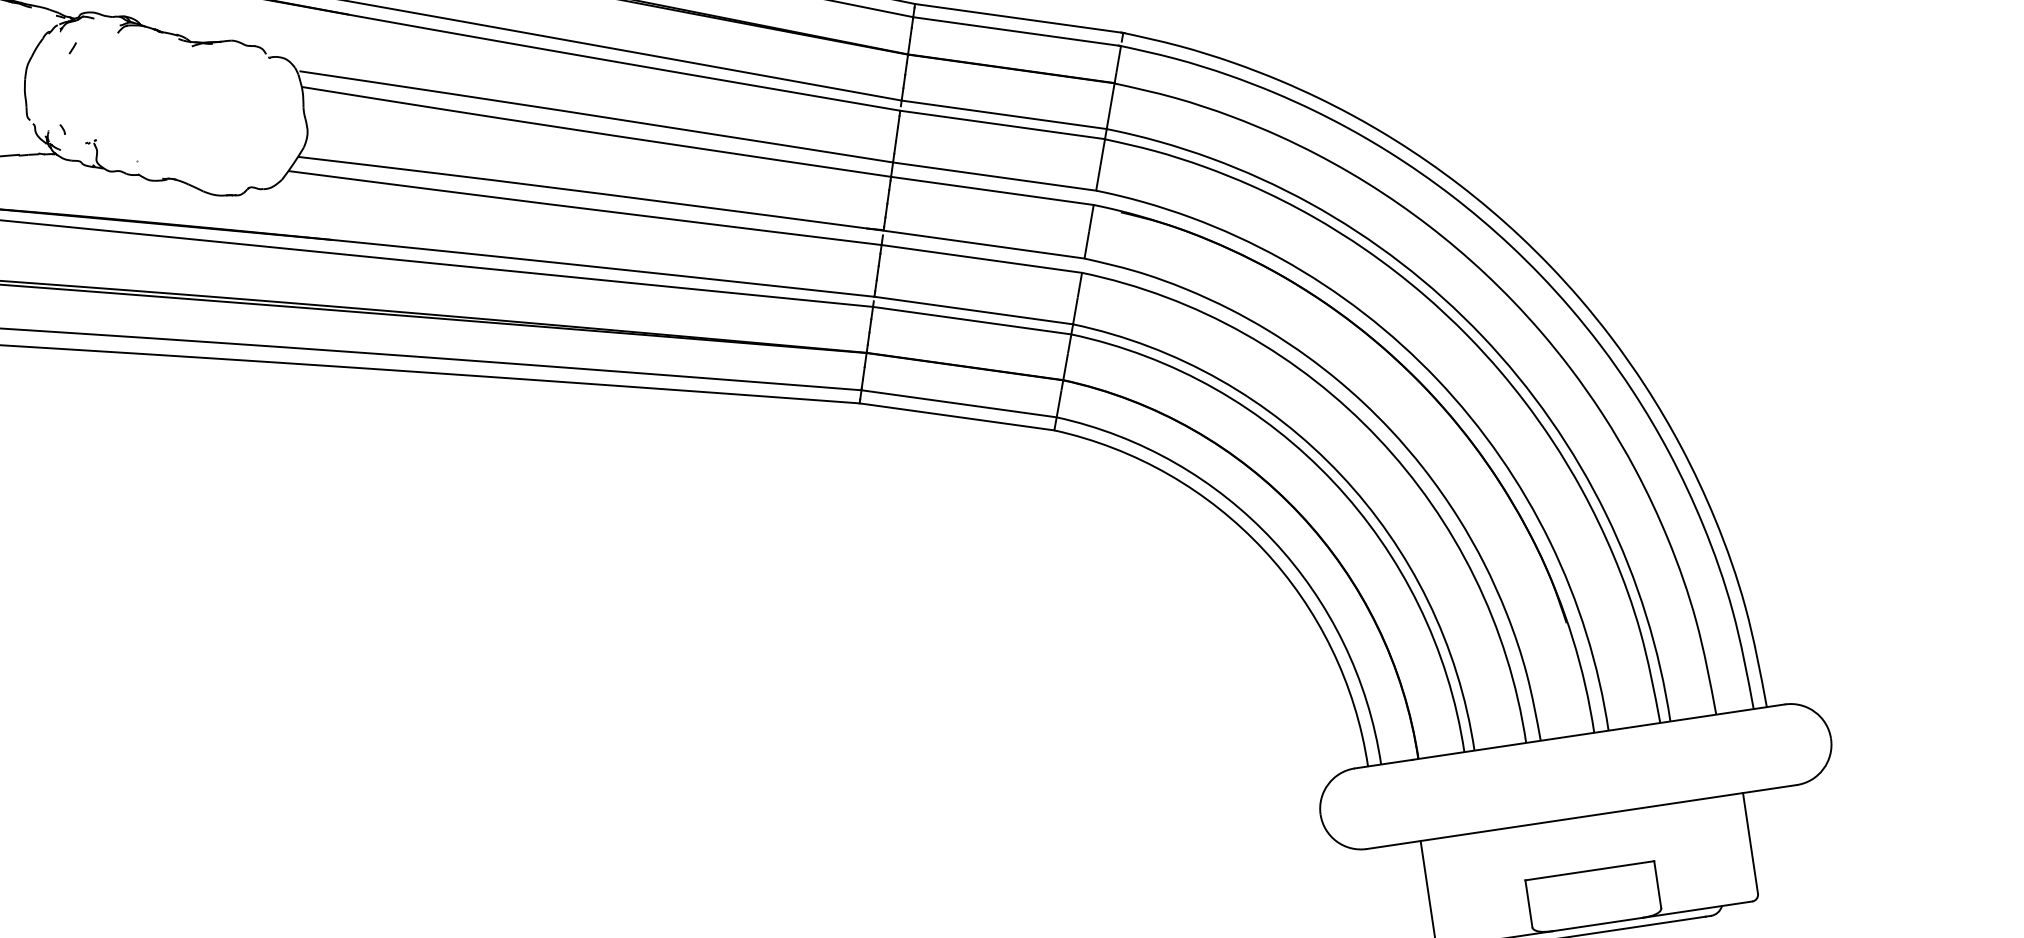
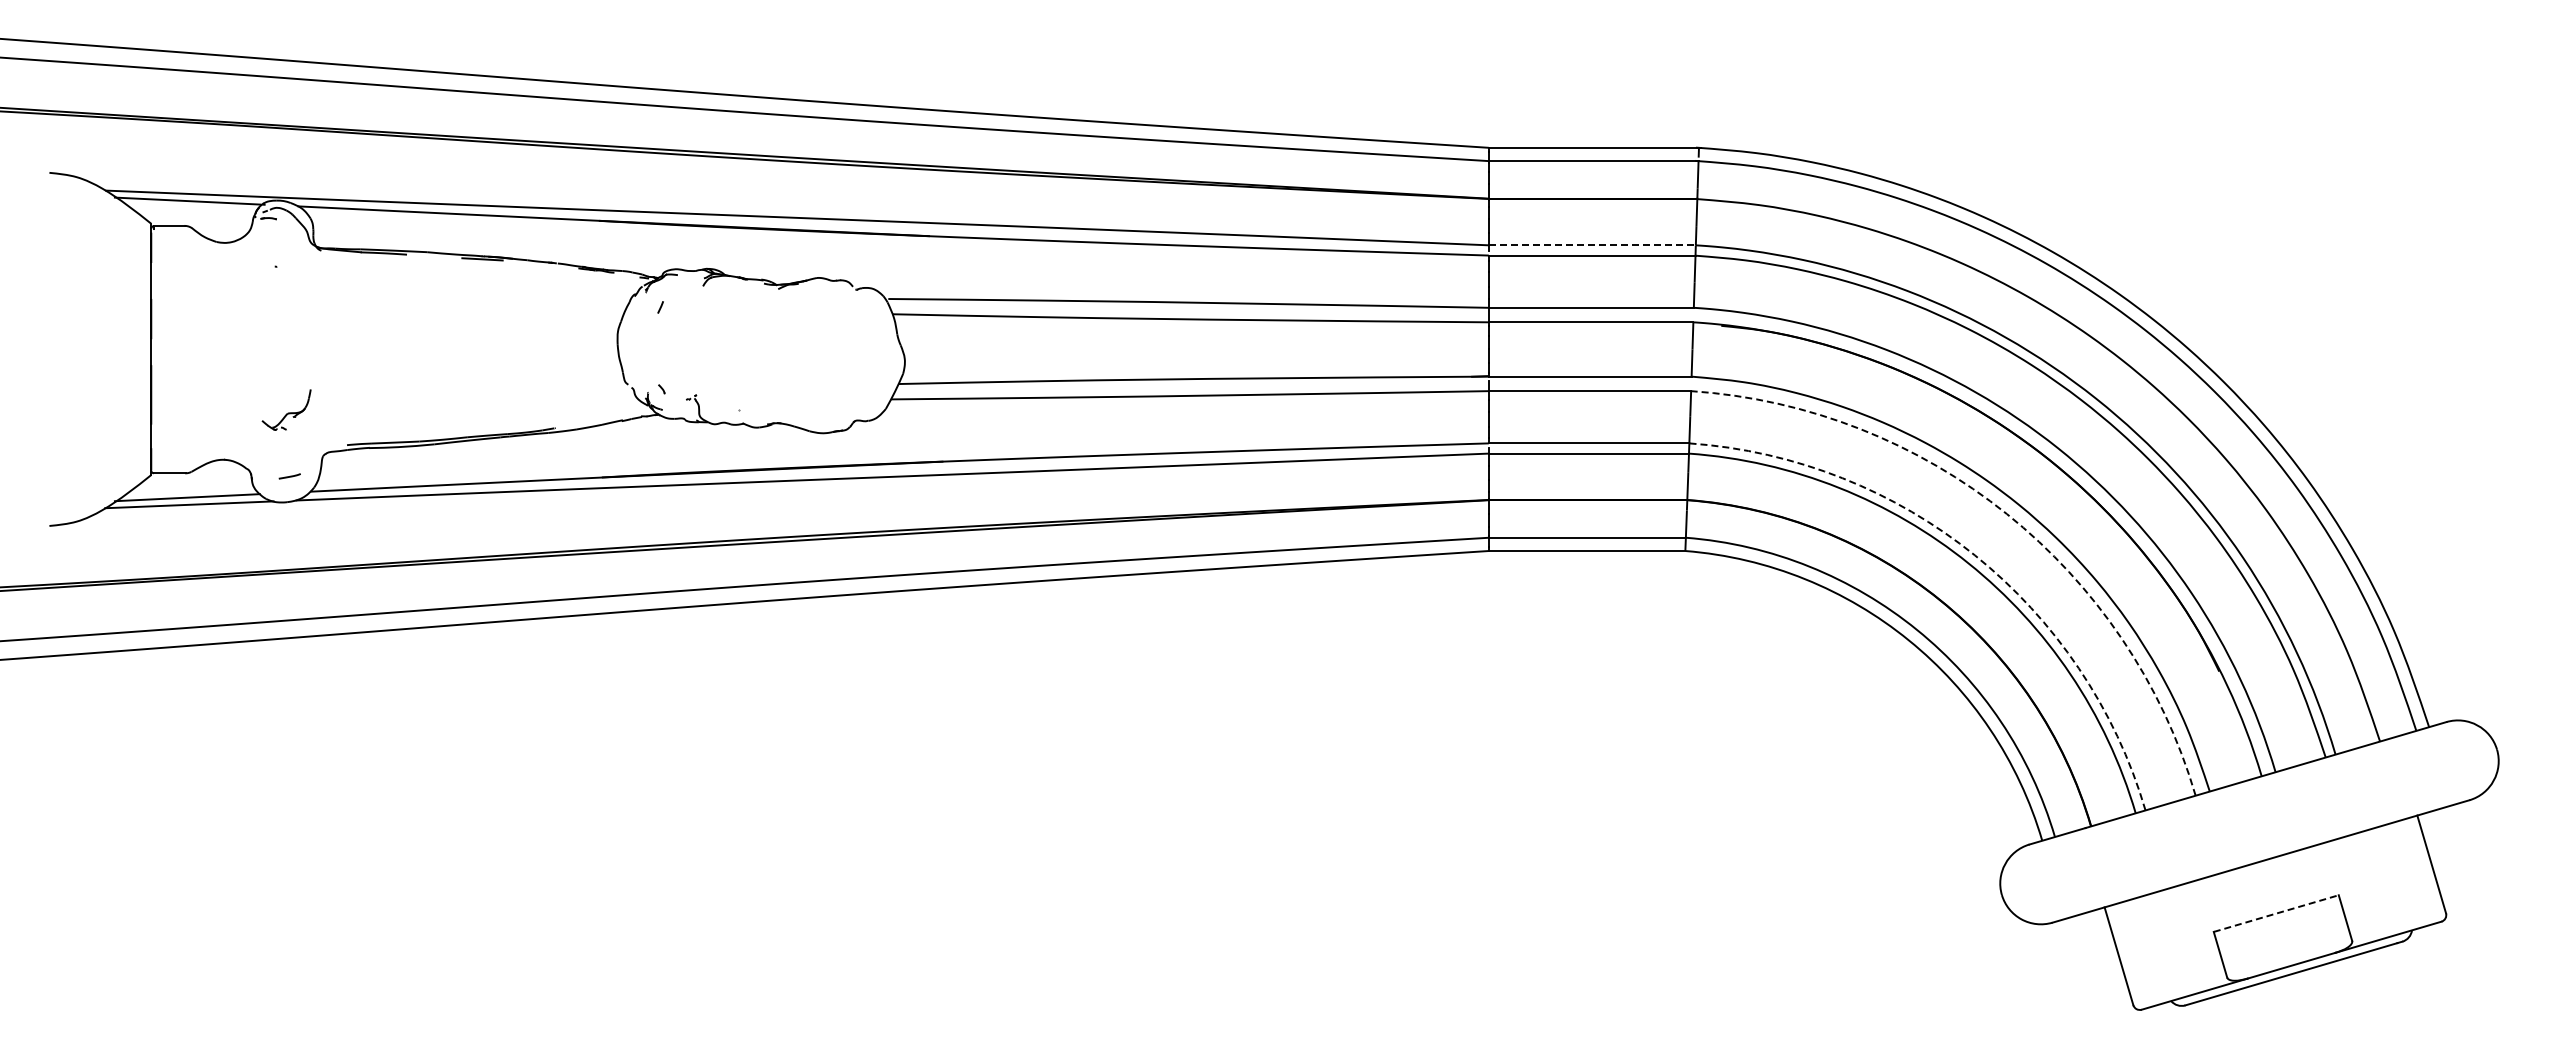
line: (1004, 115) -> (1592, 245), solid -> dashed
arc: (1378, 438) -> (2007, 514), solid -> dashed
arc: (1341, 474) -> (1975, 555), solid -> dashed
line: (1590, 870) -> (2276, 913), solid -> dashed

